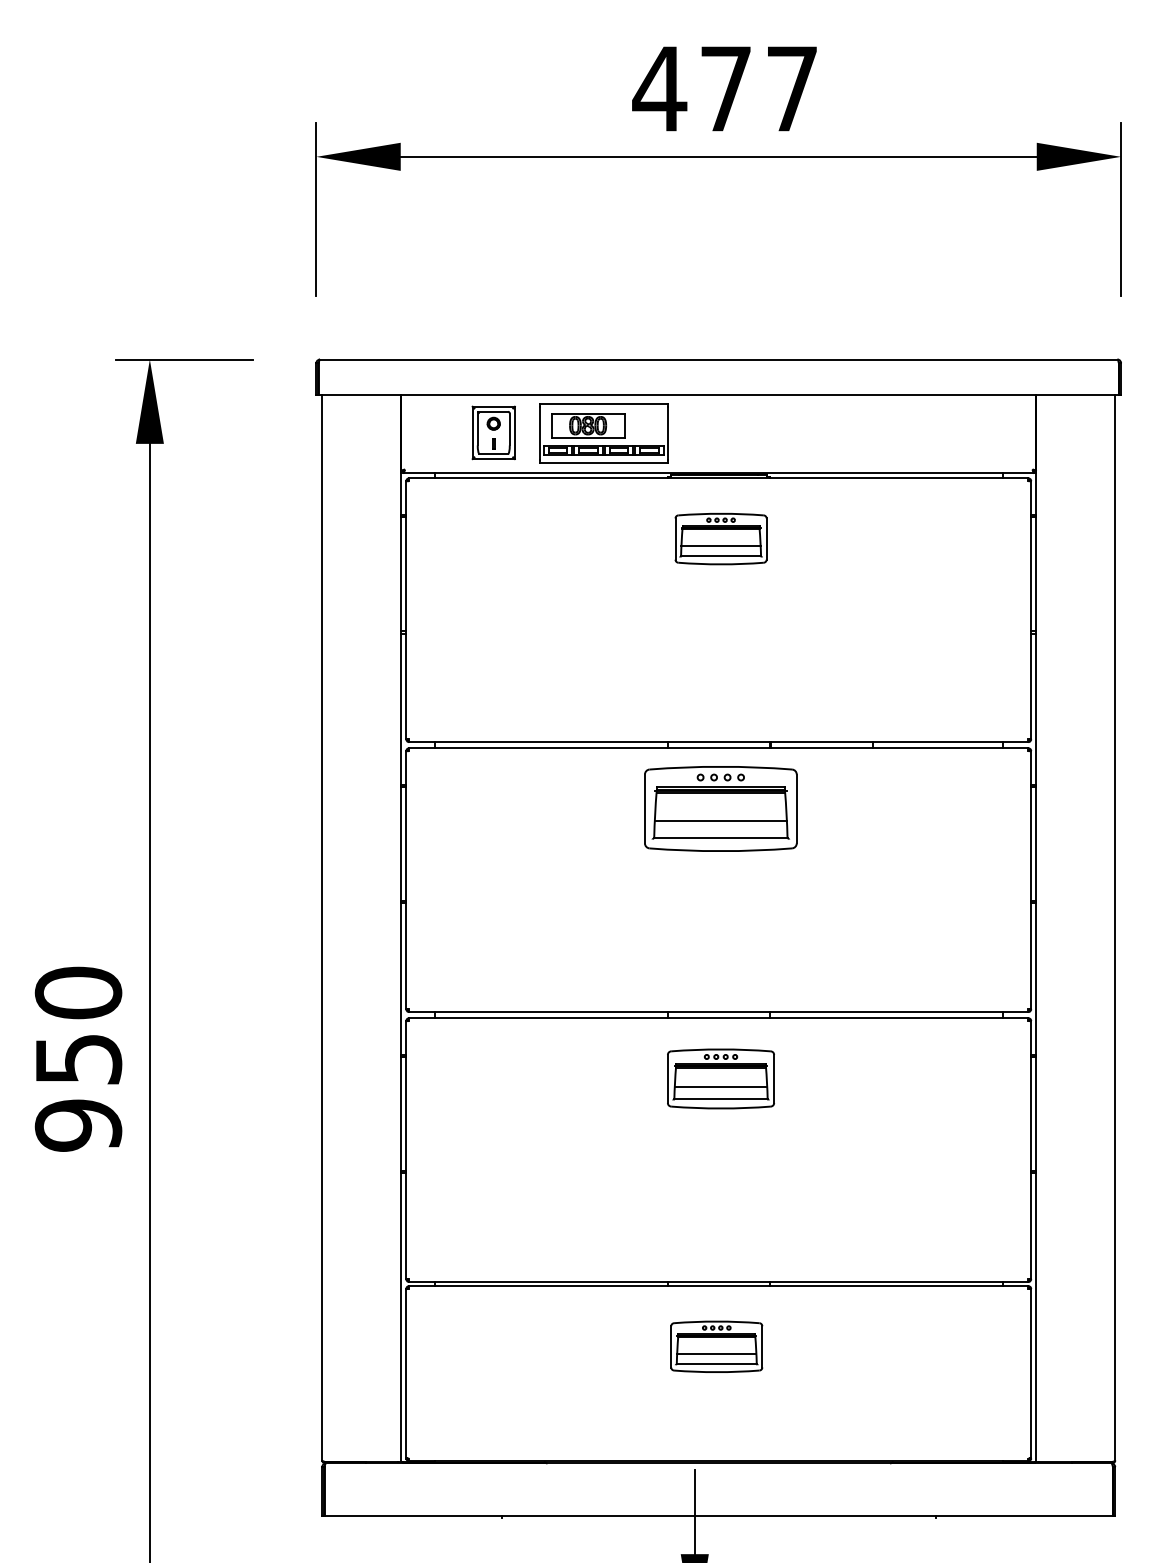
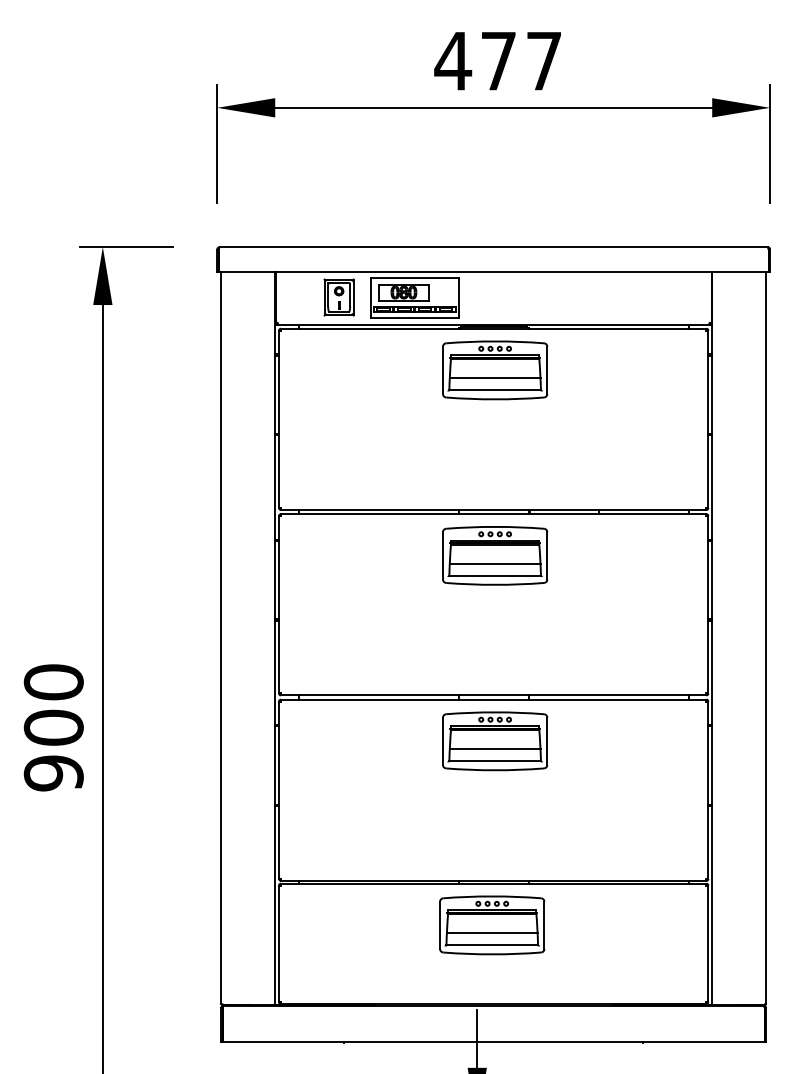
part: (721, 539) -> (495, 370), size x1.67
text: (78, 1058) -> (53, 727), 950 -> 900
part: (721, 1079) -> (495, 741), size x1.43
part: (717, 1346) -> (492, 925), size x1.67

